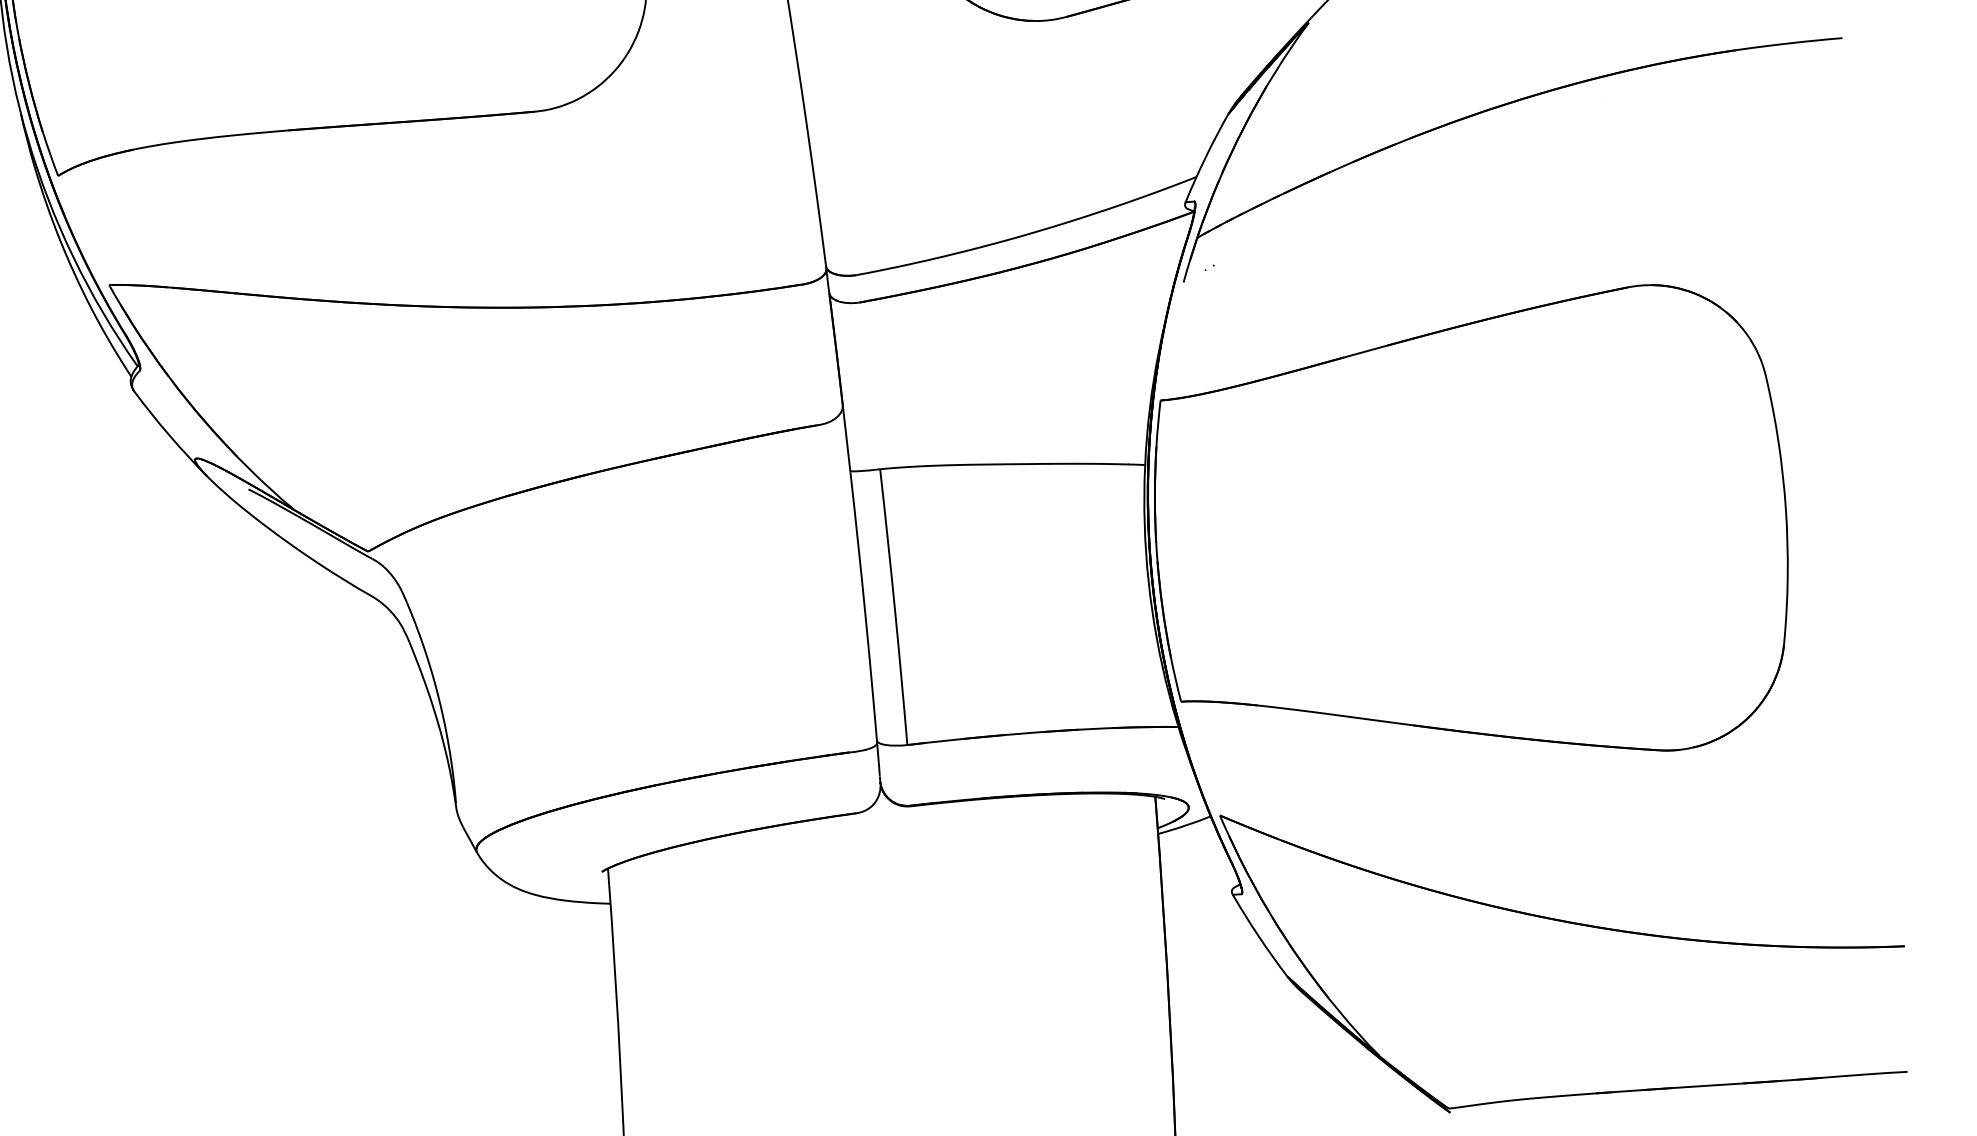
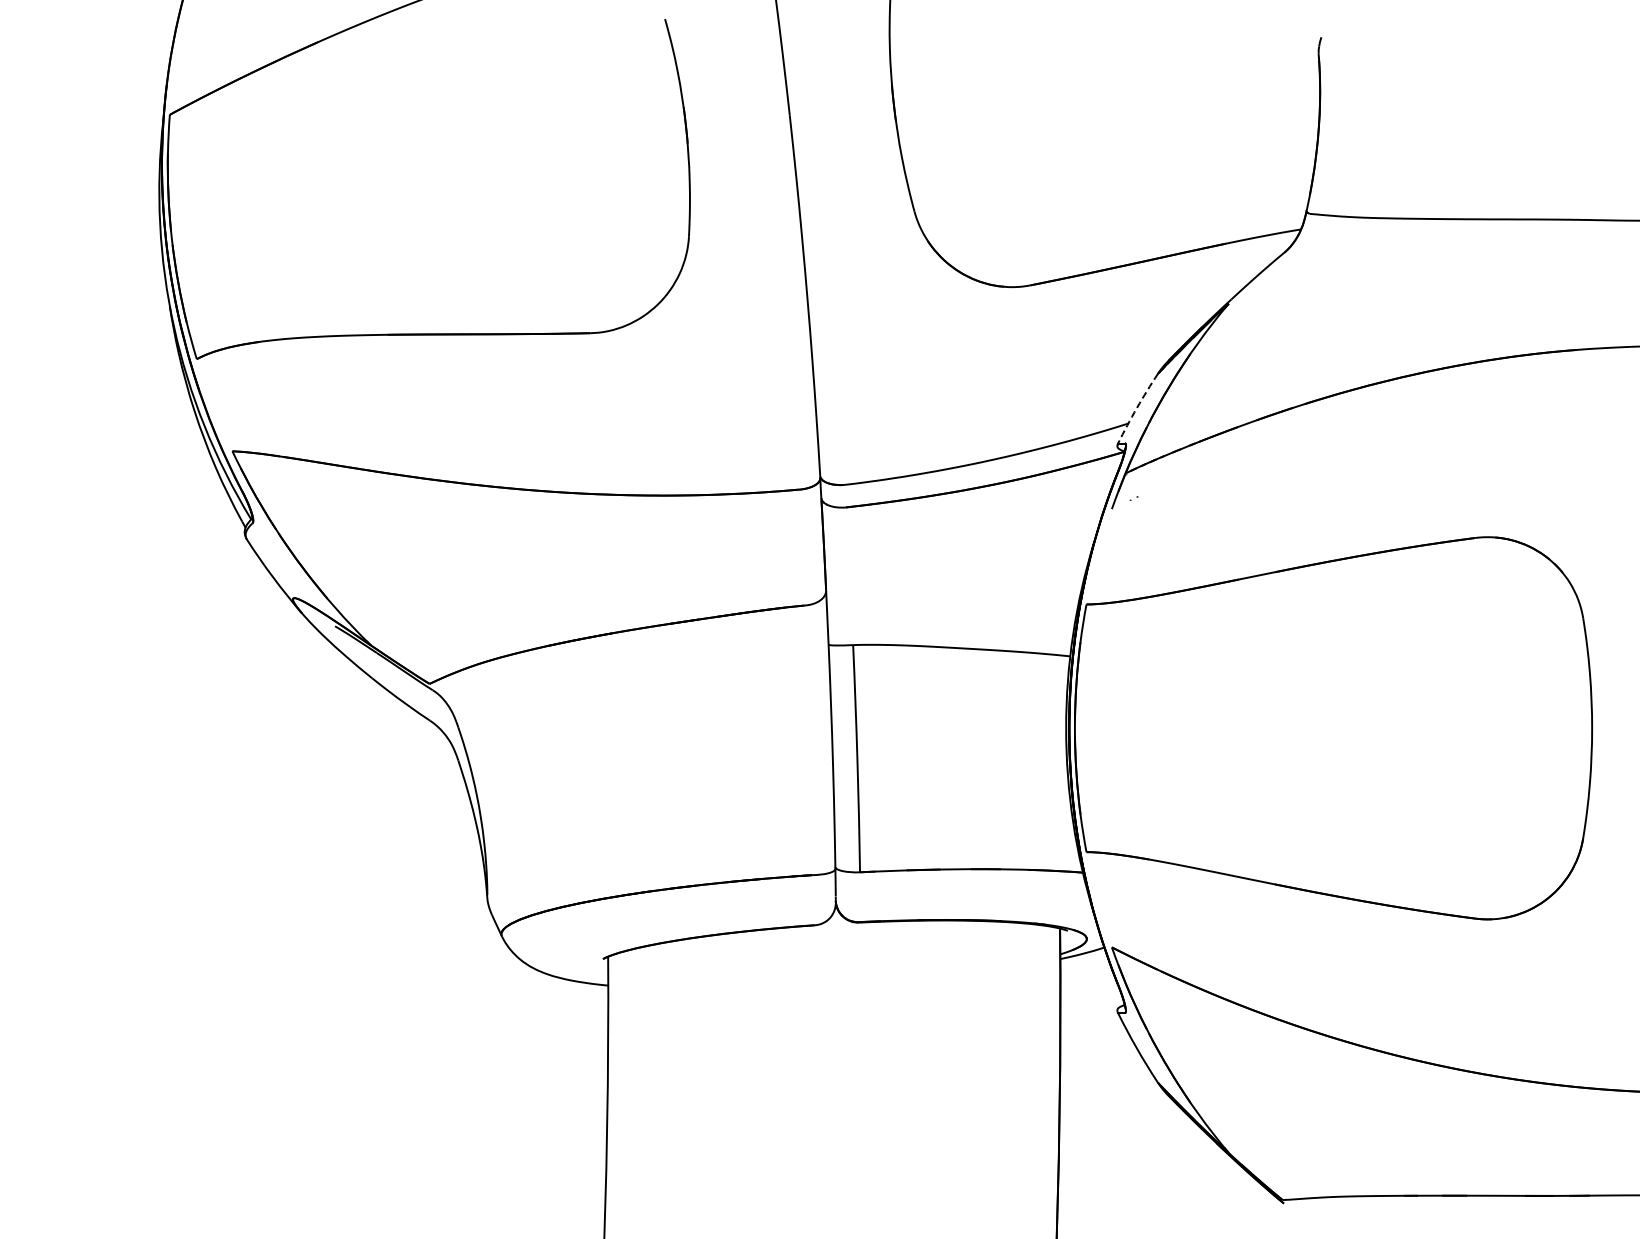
arc: (1205, 158) -> (1136, 408), solid -> dashed

